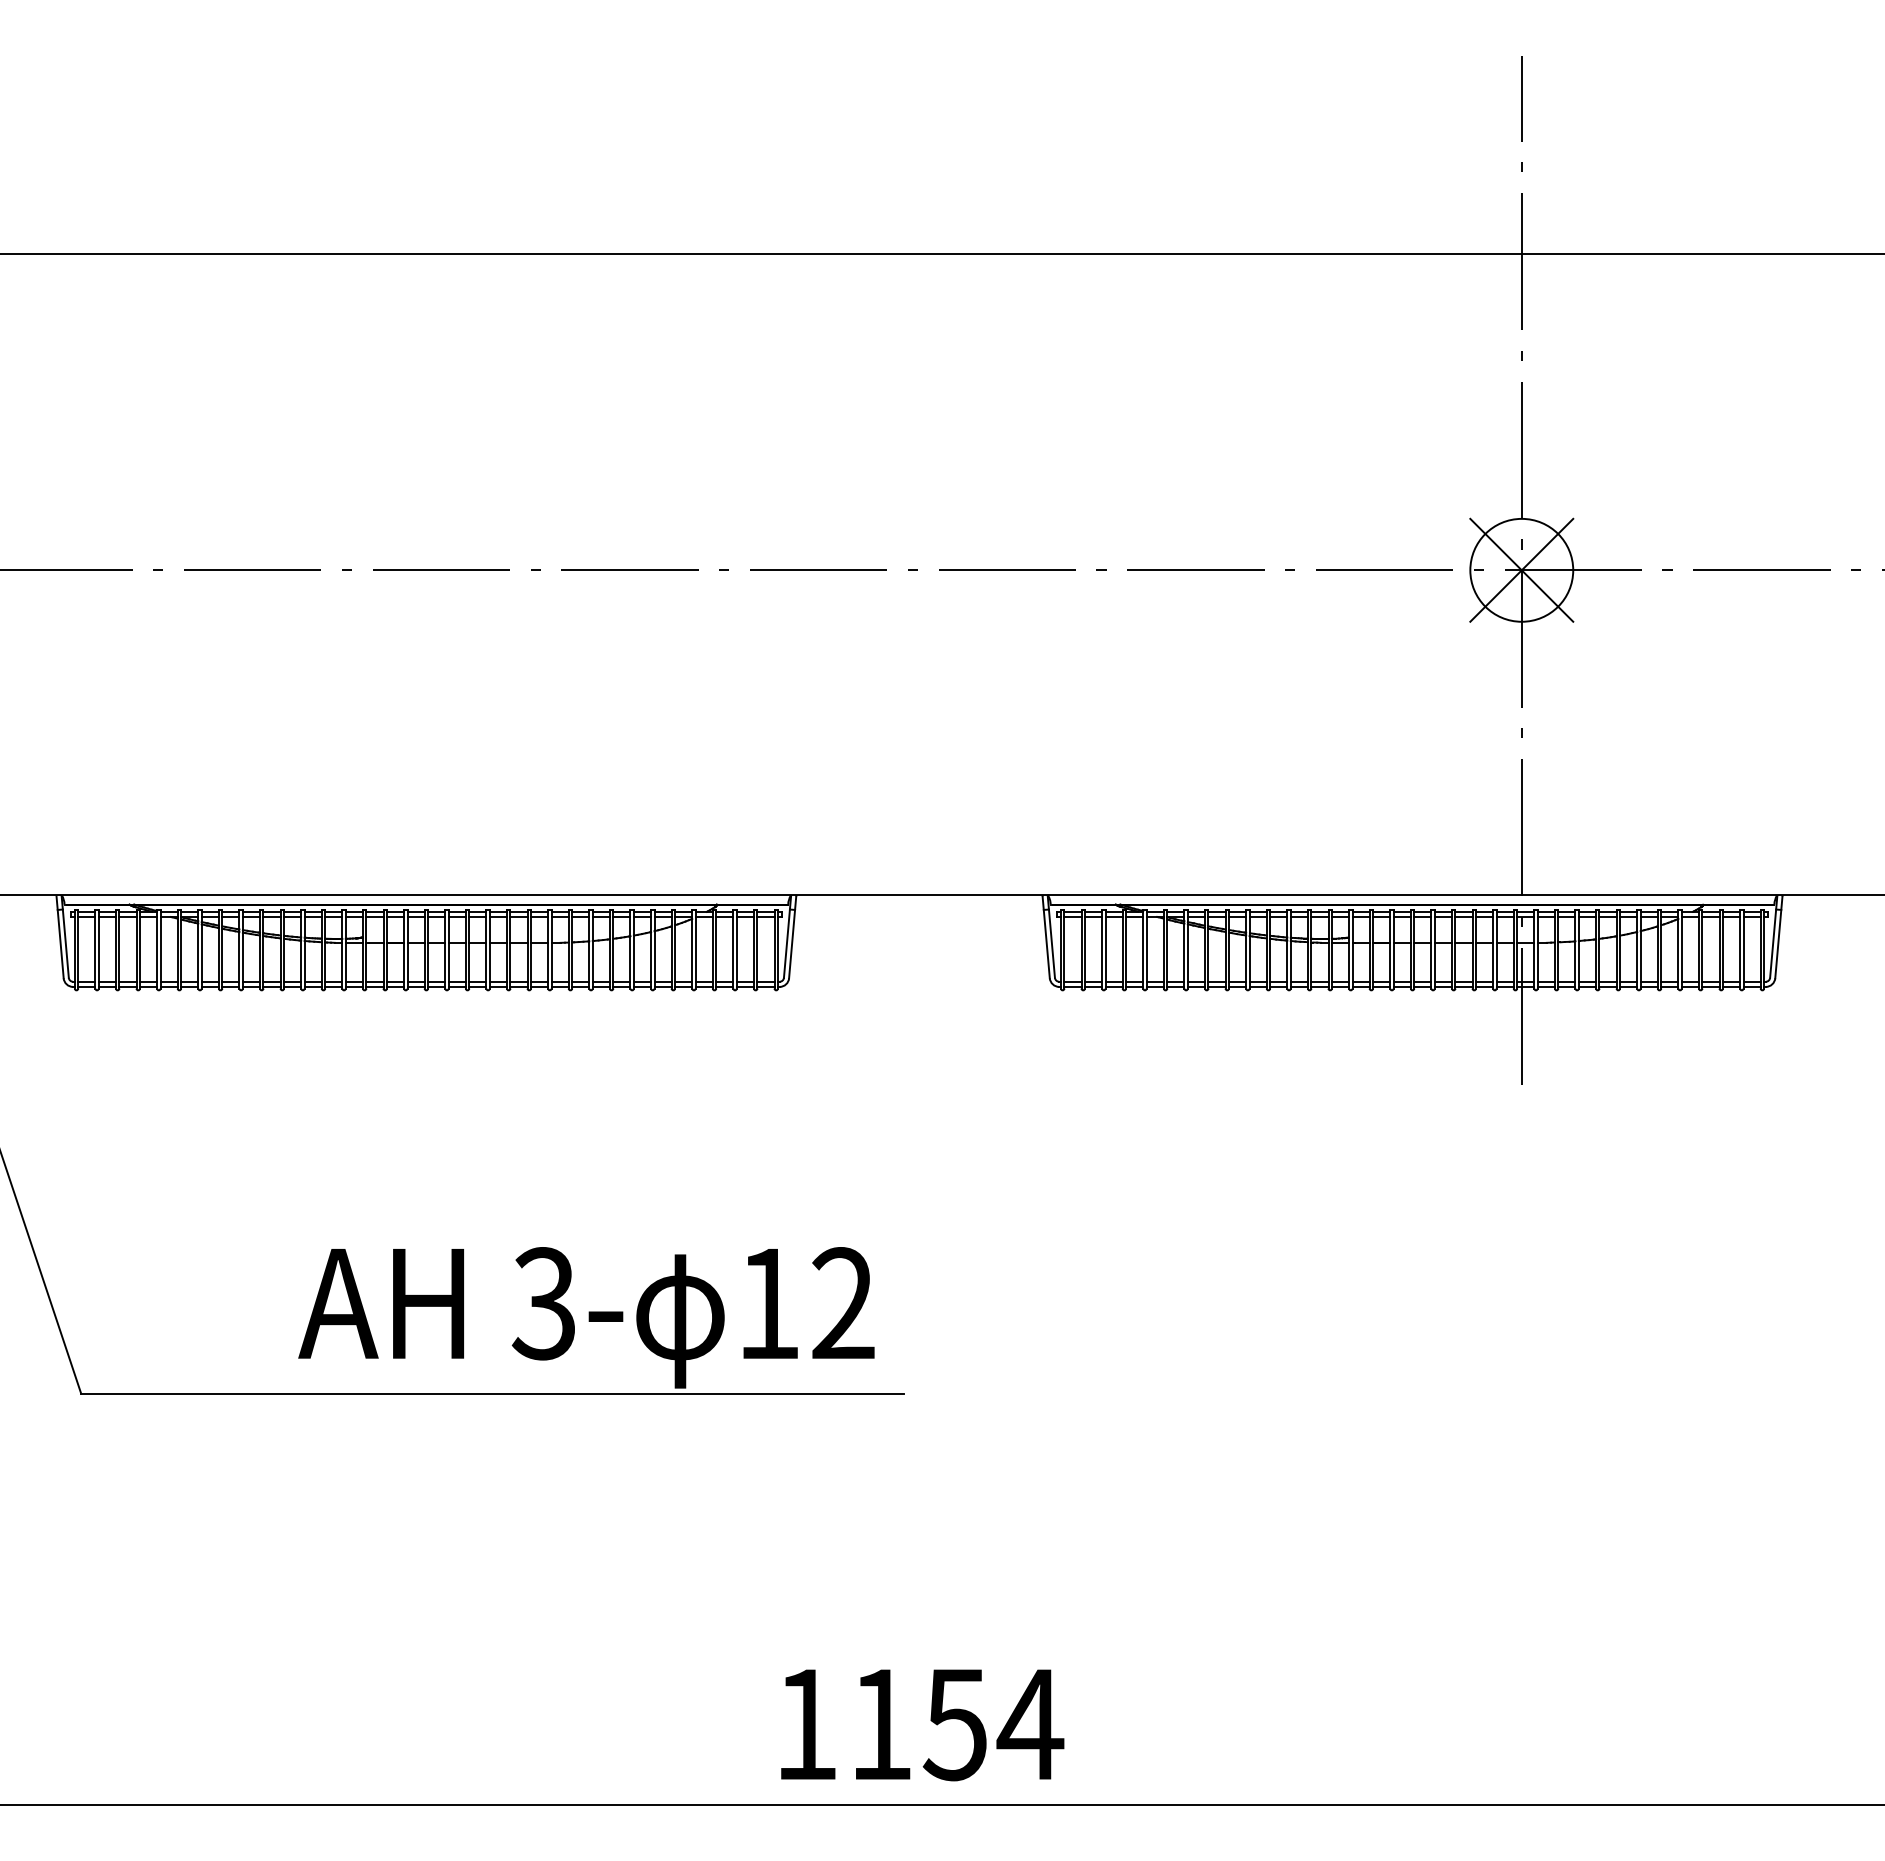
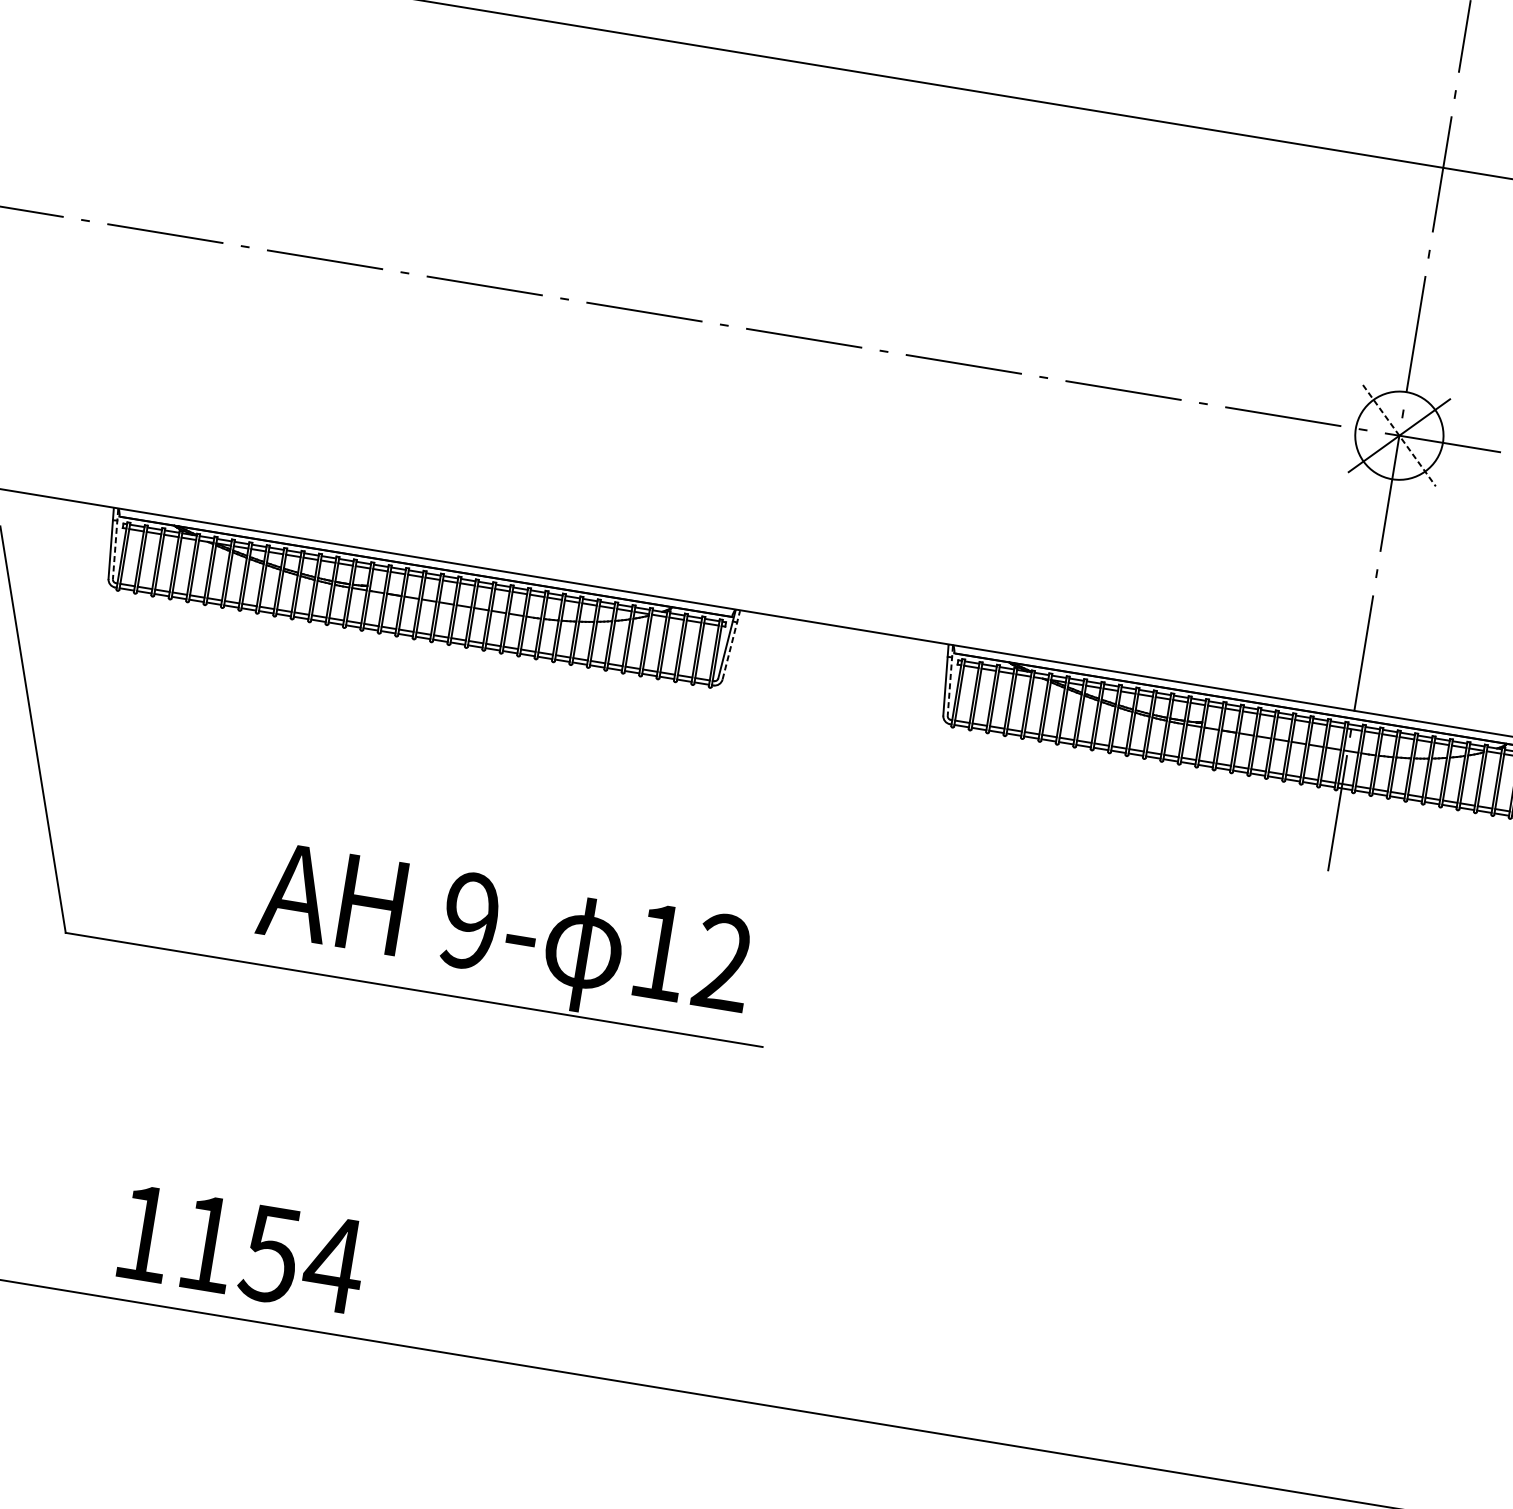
line: (1521, 570) -> (1399, 435), solid -> dashed
line: (792, 936) -> (731, 644), solid -> dashed
line: (65, 937) -> (115, 544), solid -> dashed
line: (1051, 937) -> (950, 681), solid -> dashed
text: (543, 1303) -> (469, 920), 3- -> 9-
text: (922, 1725) -> (242, 1250), moved

